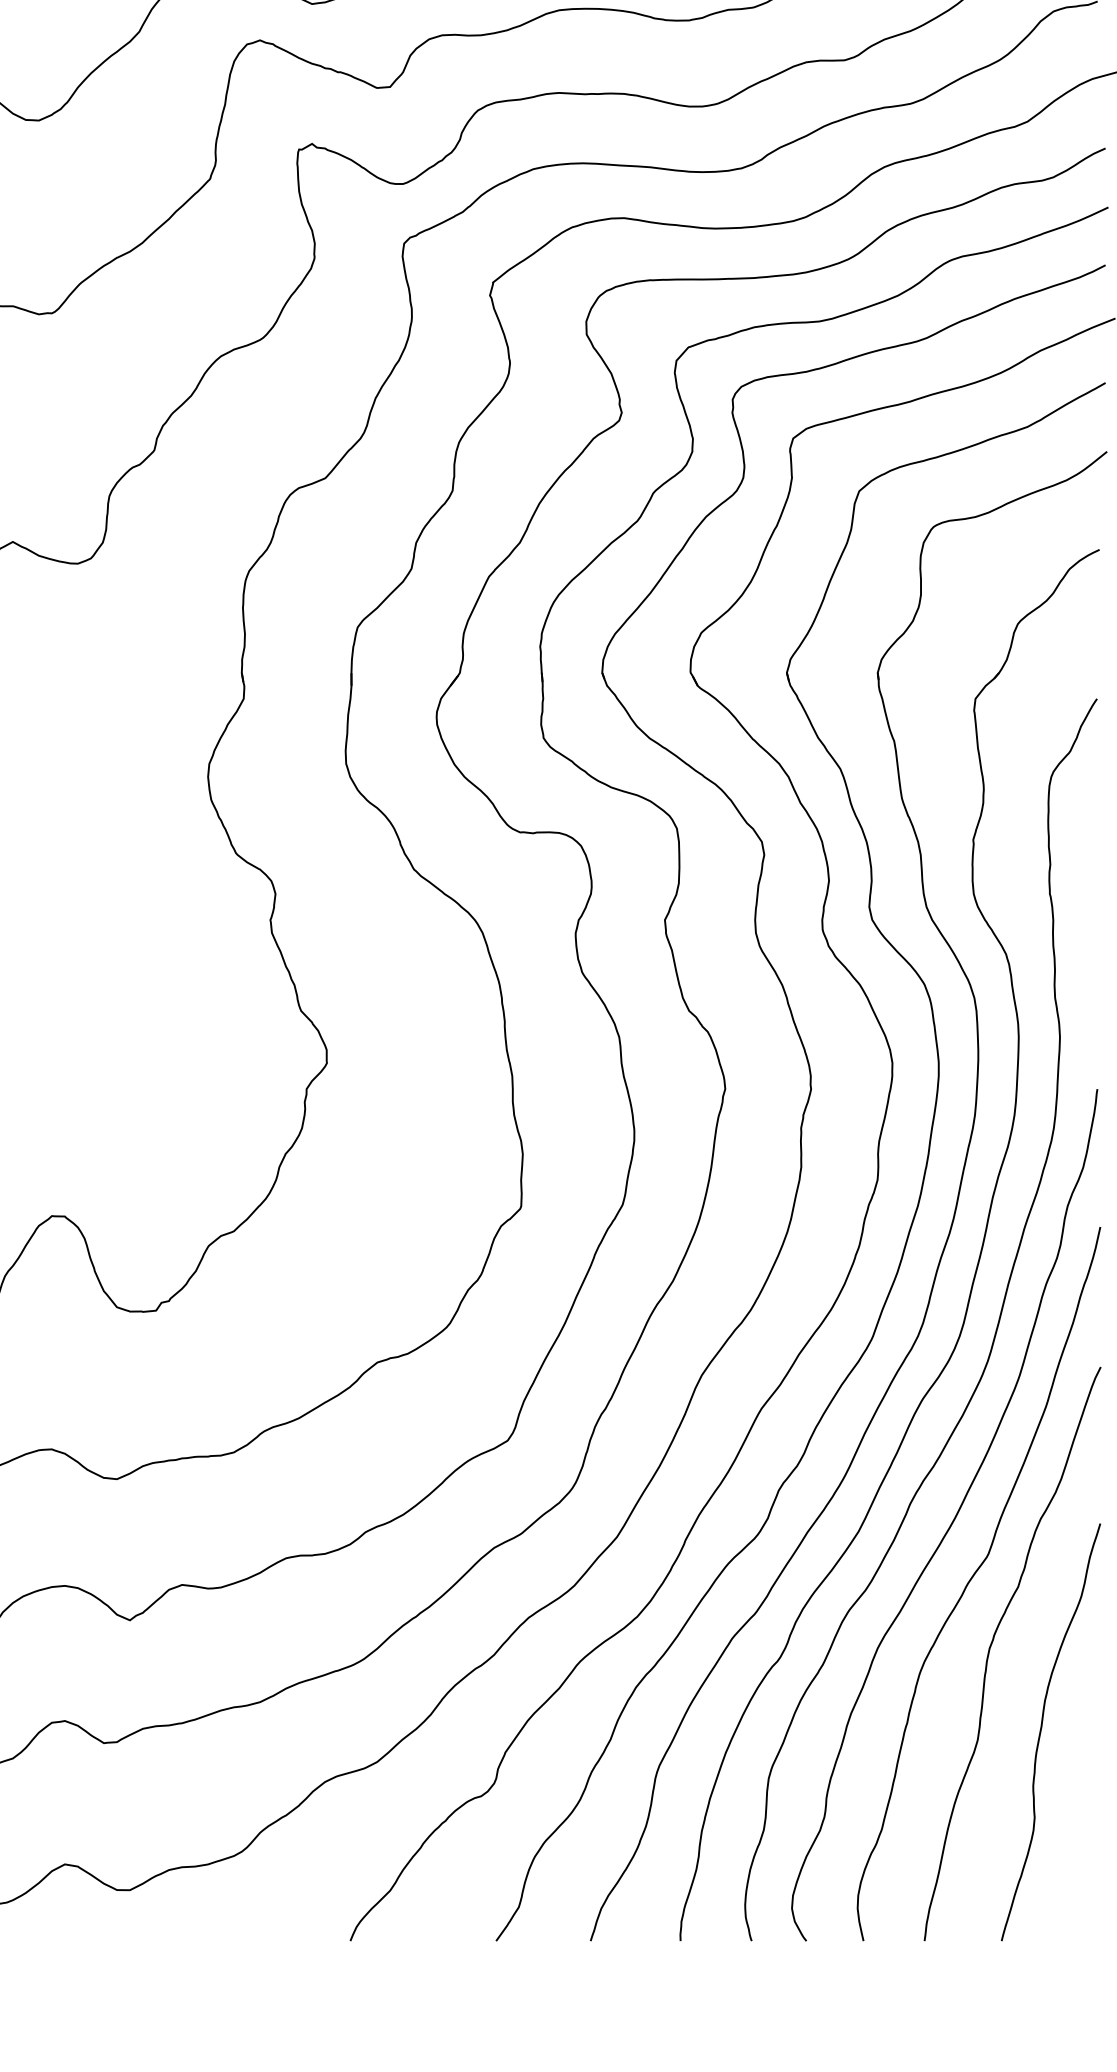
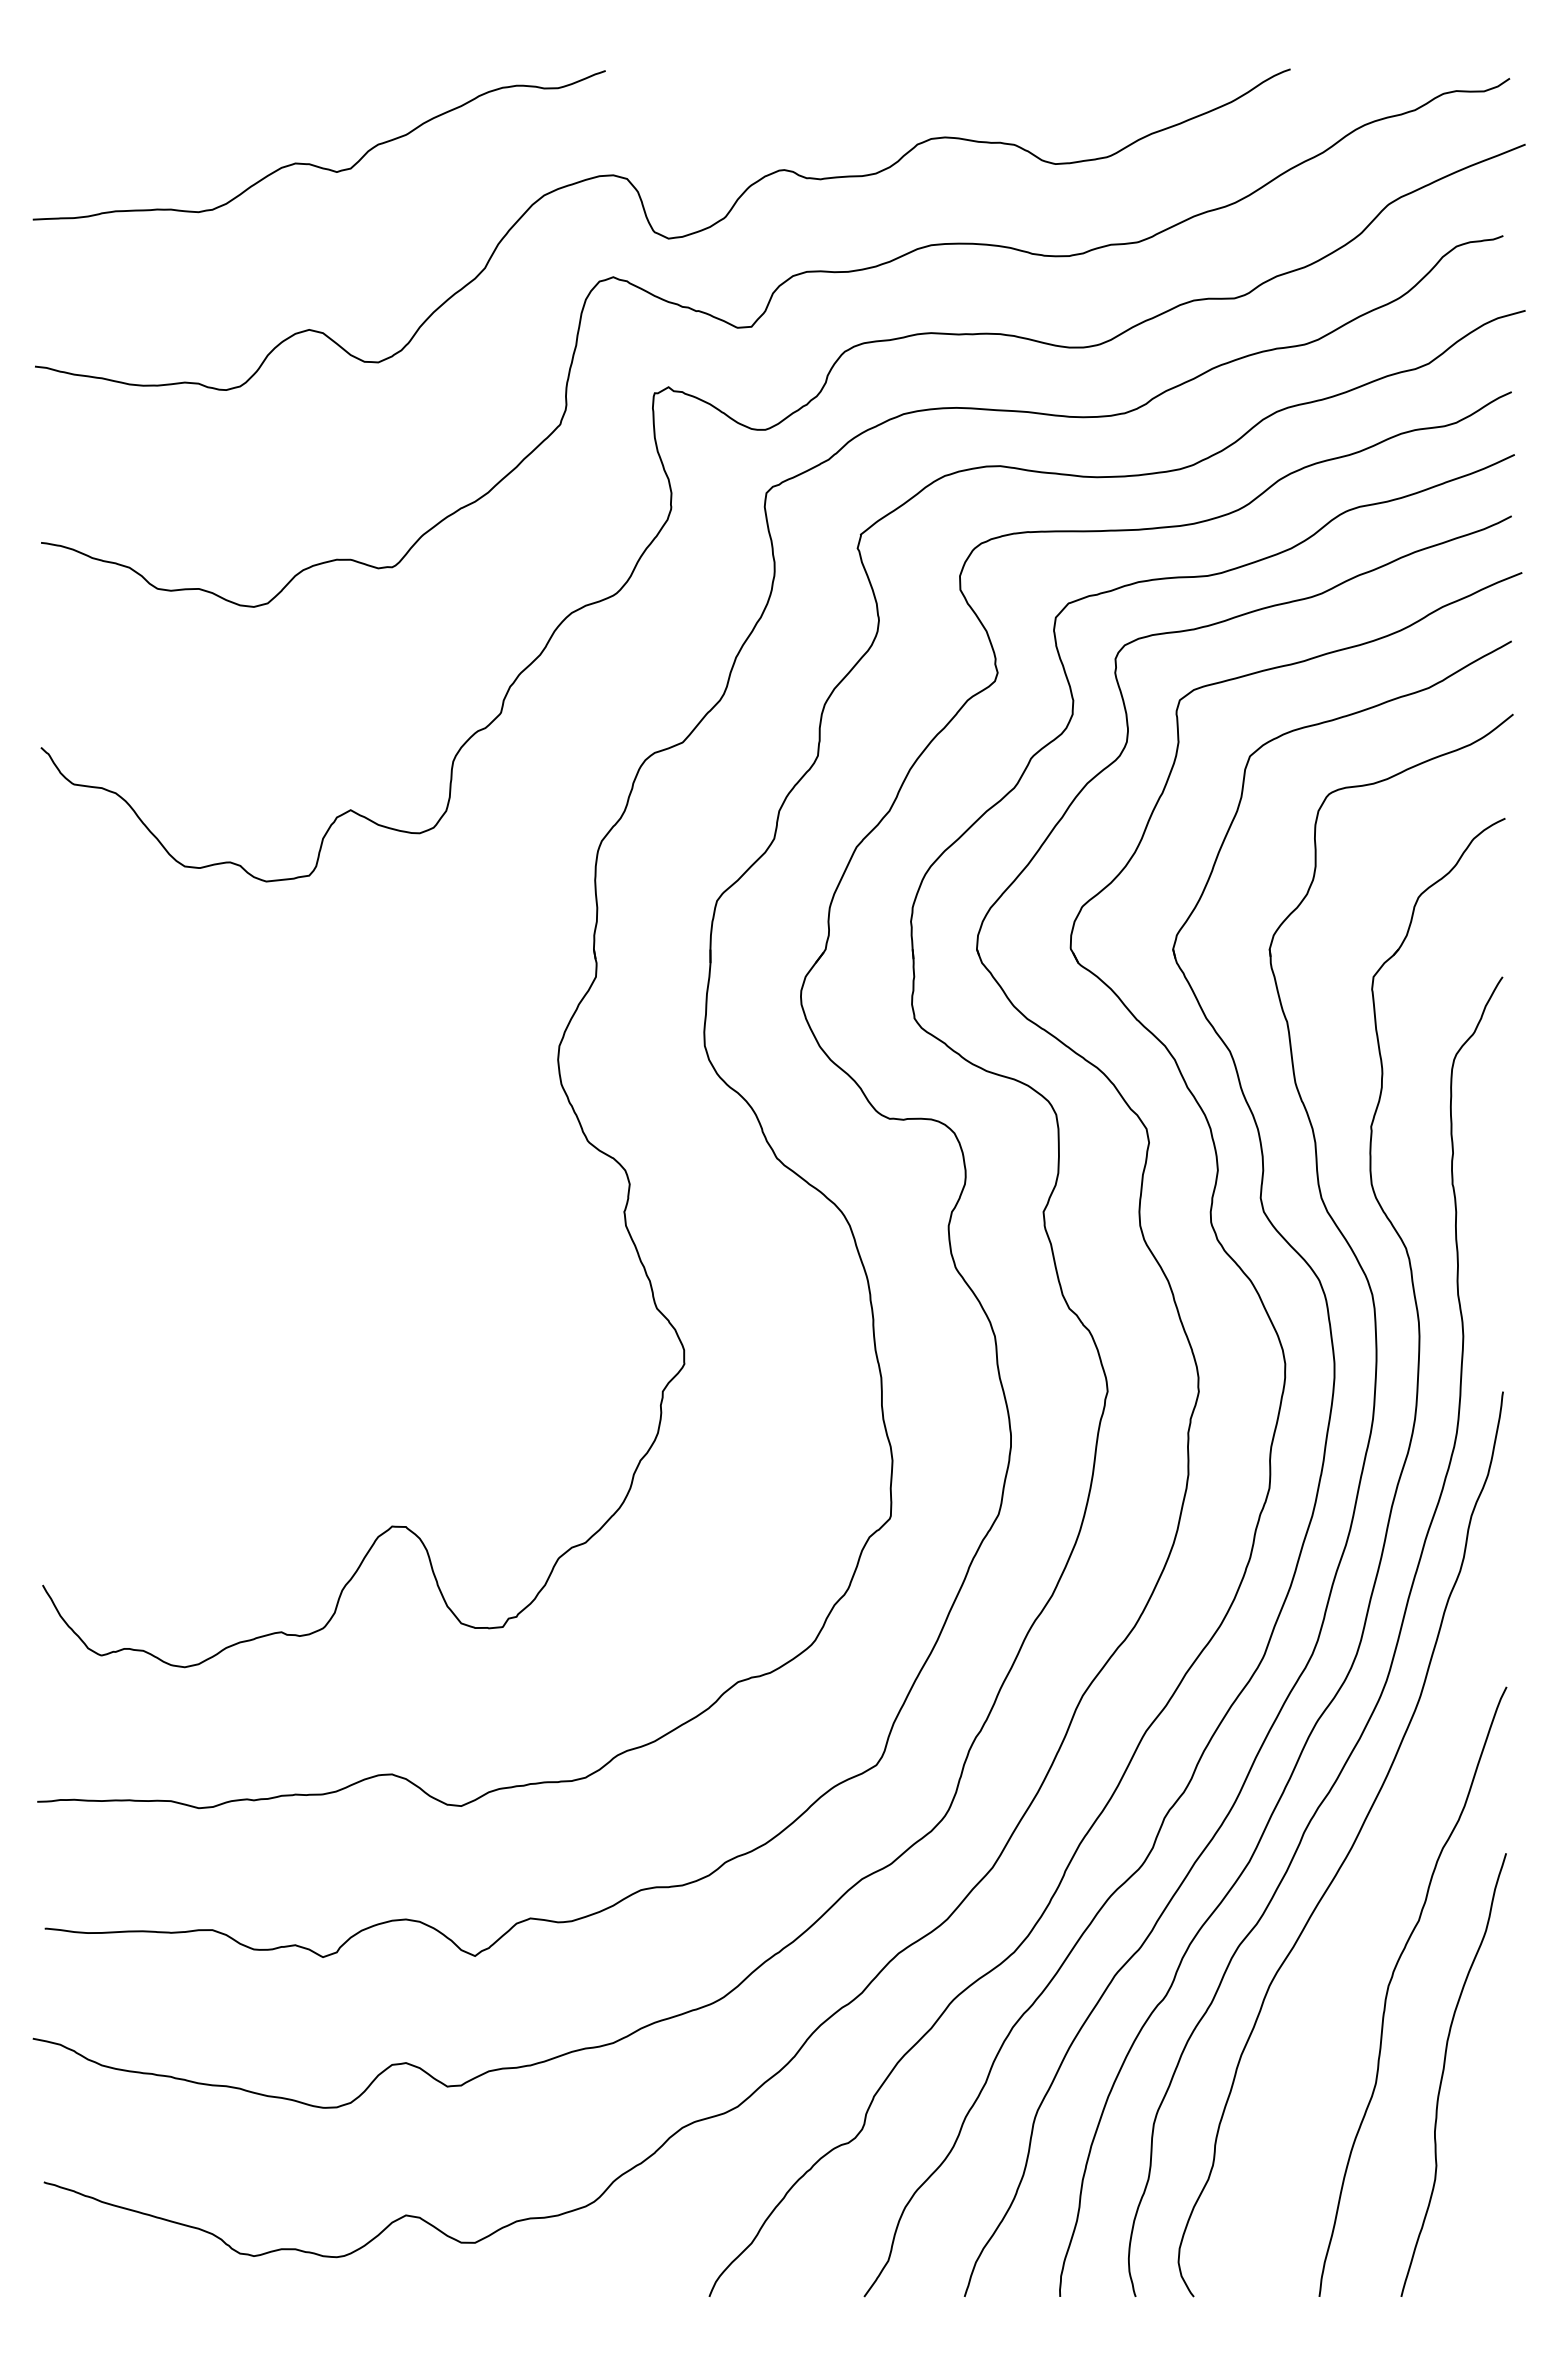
curve: (971, 1580) -> (1369, 1913), removed

